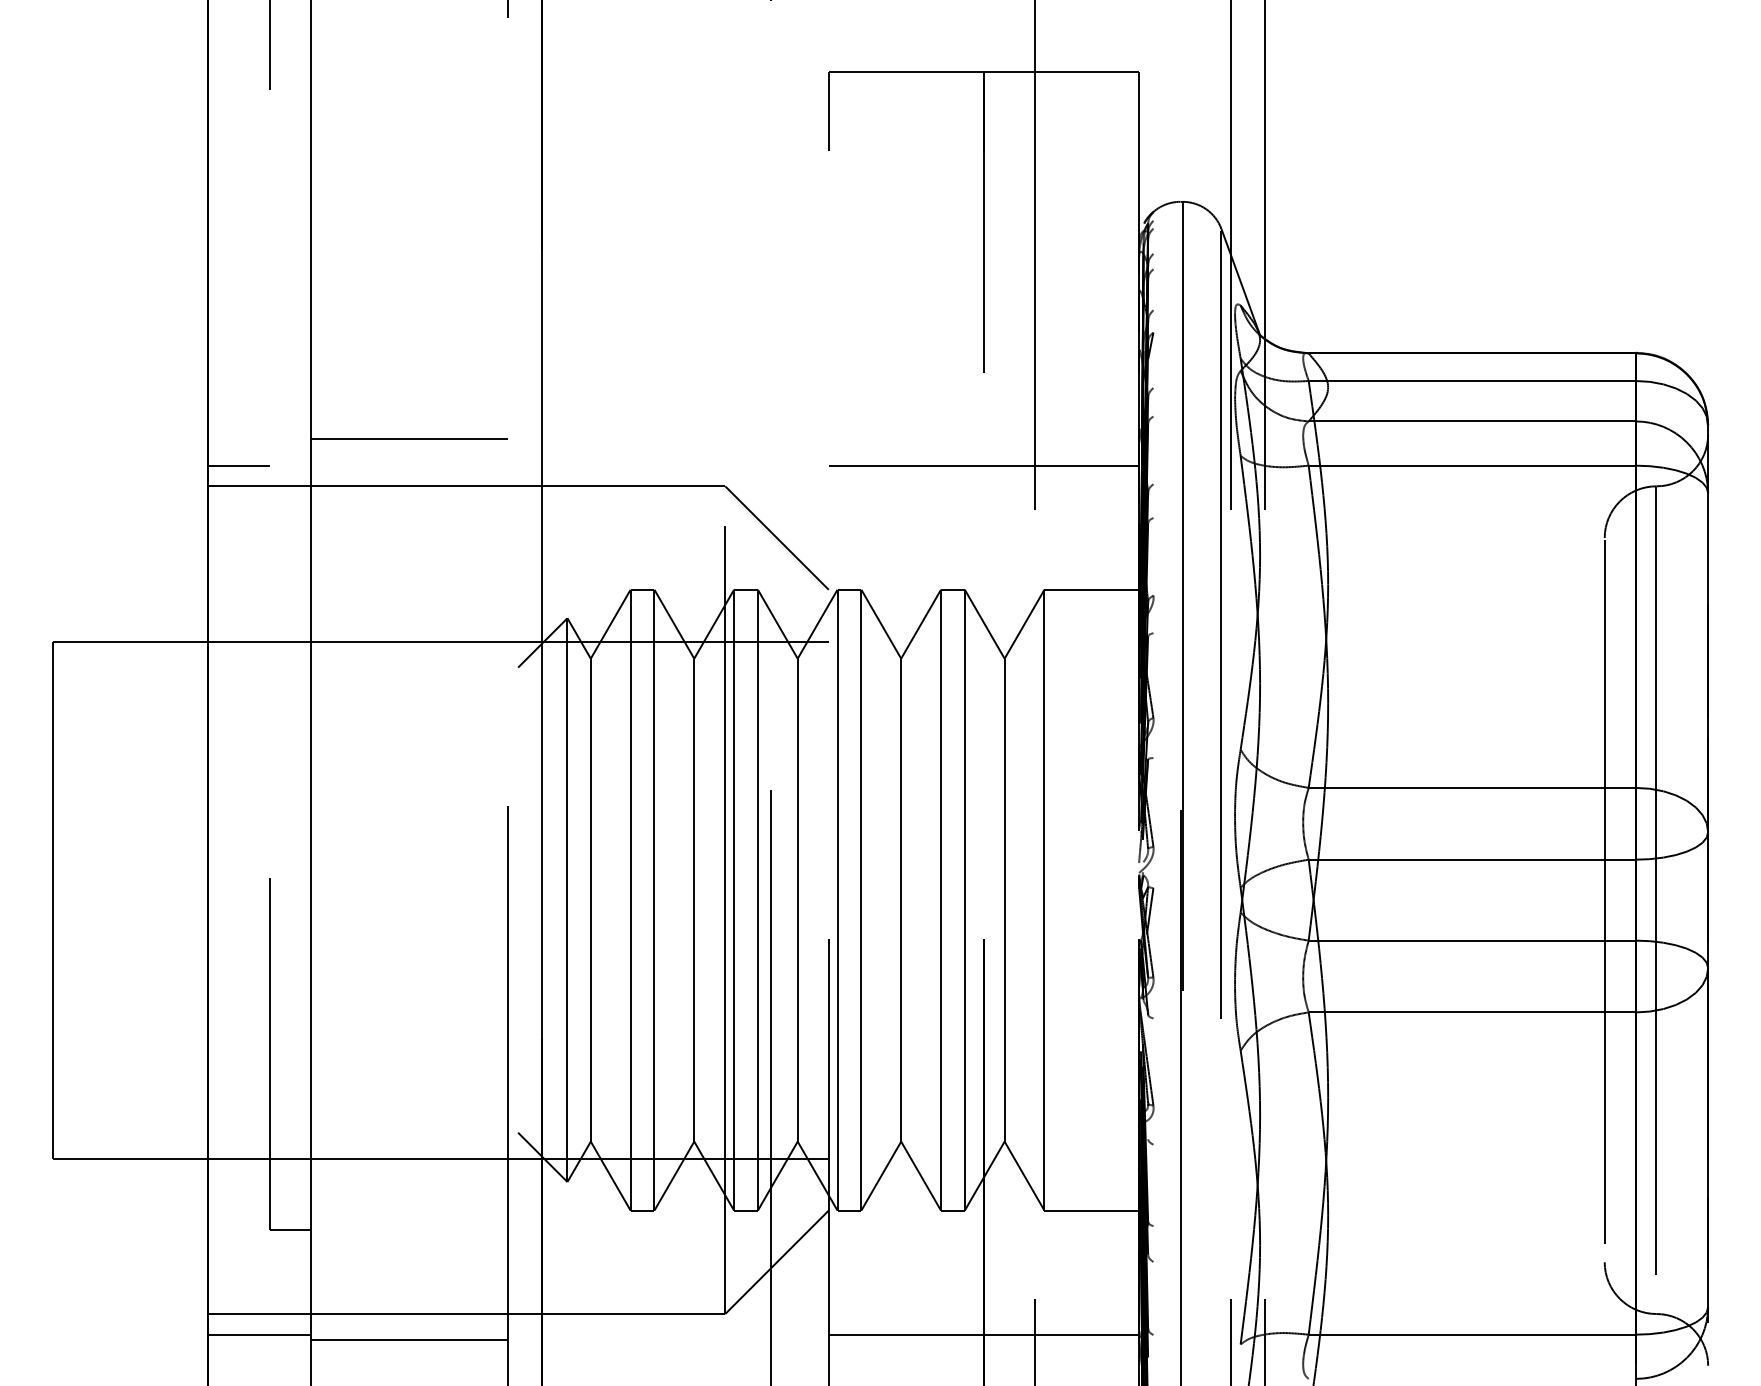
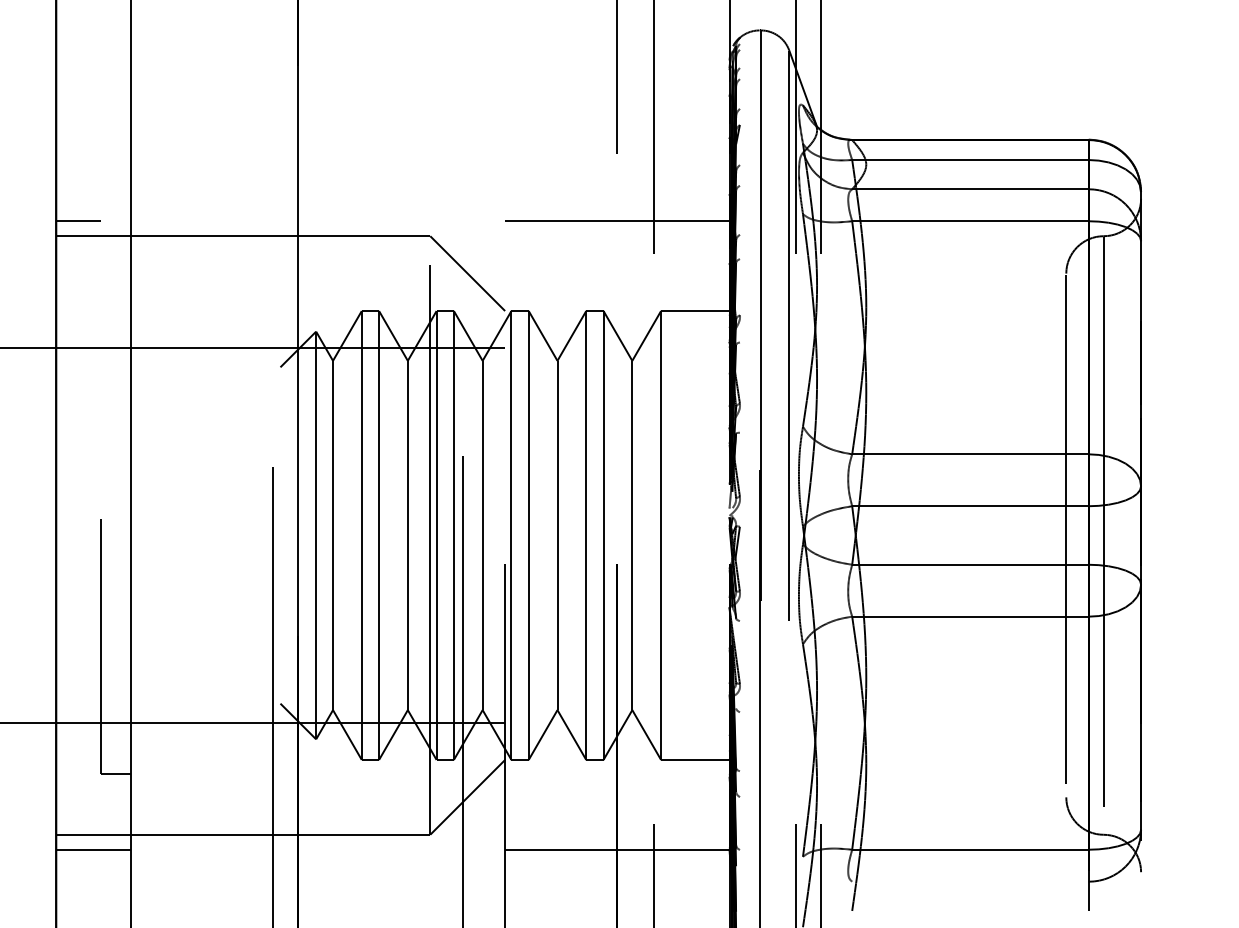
line: (409, 438) -> (201, 201), removed
line: (409, 1340) -> (201, 853), removed

